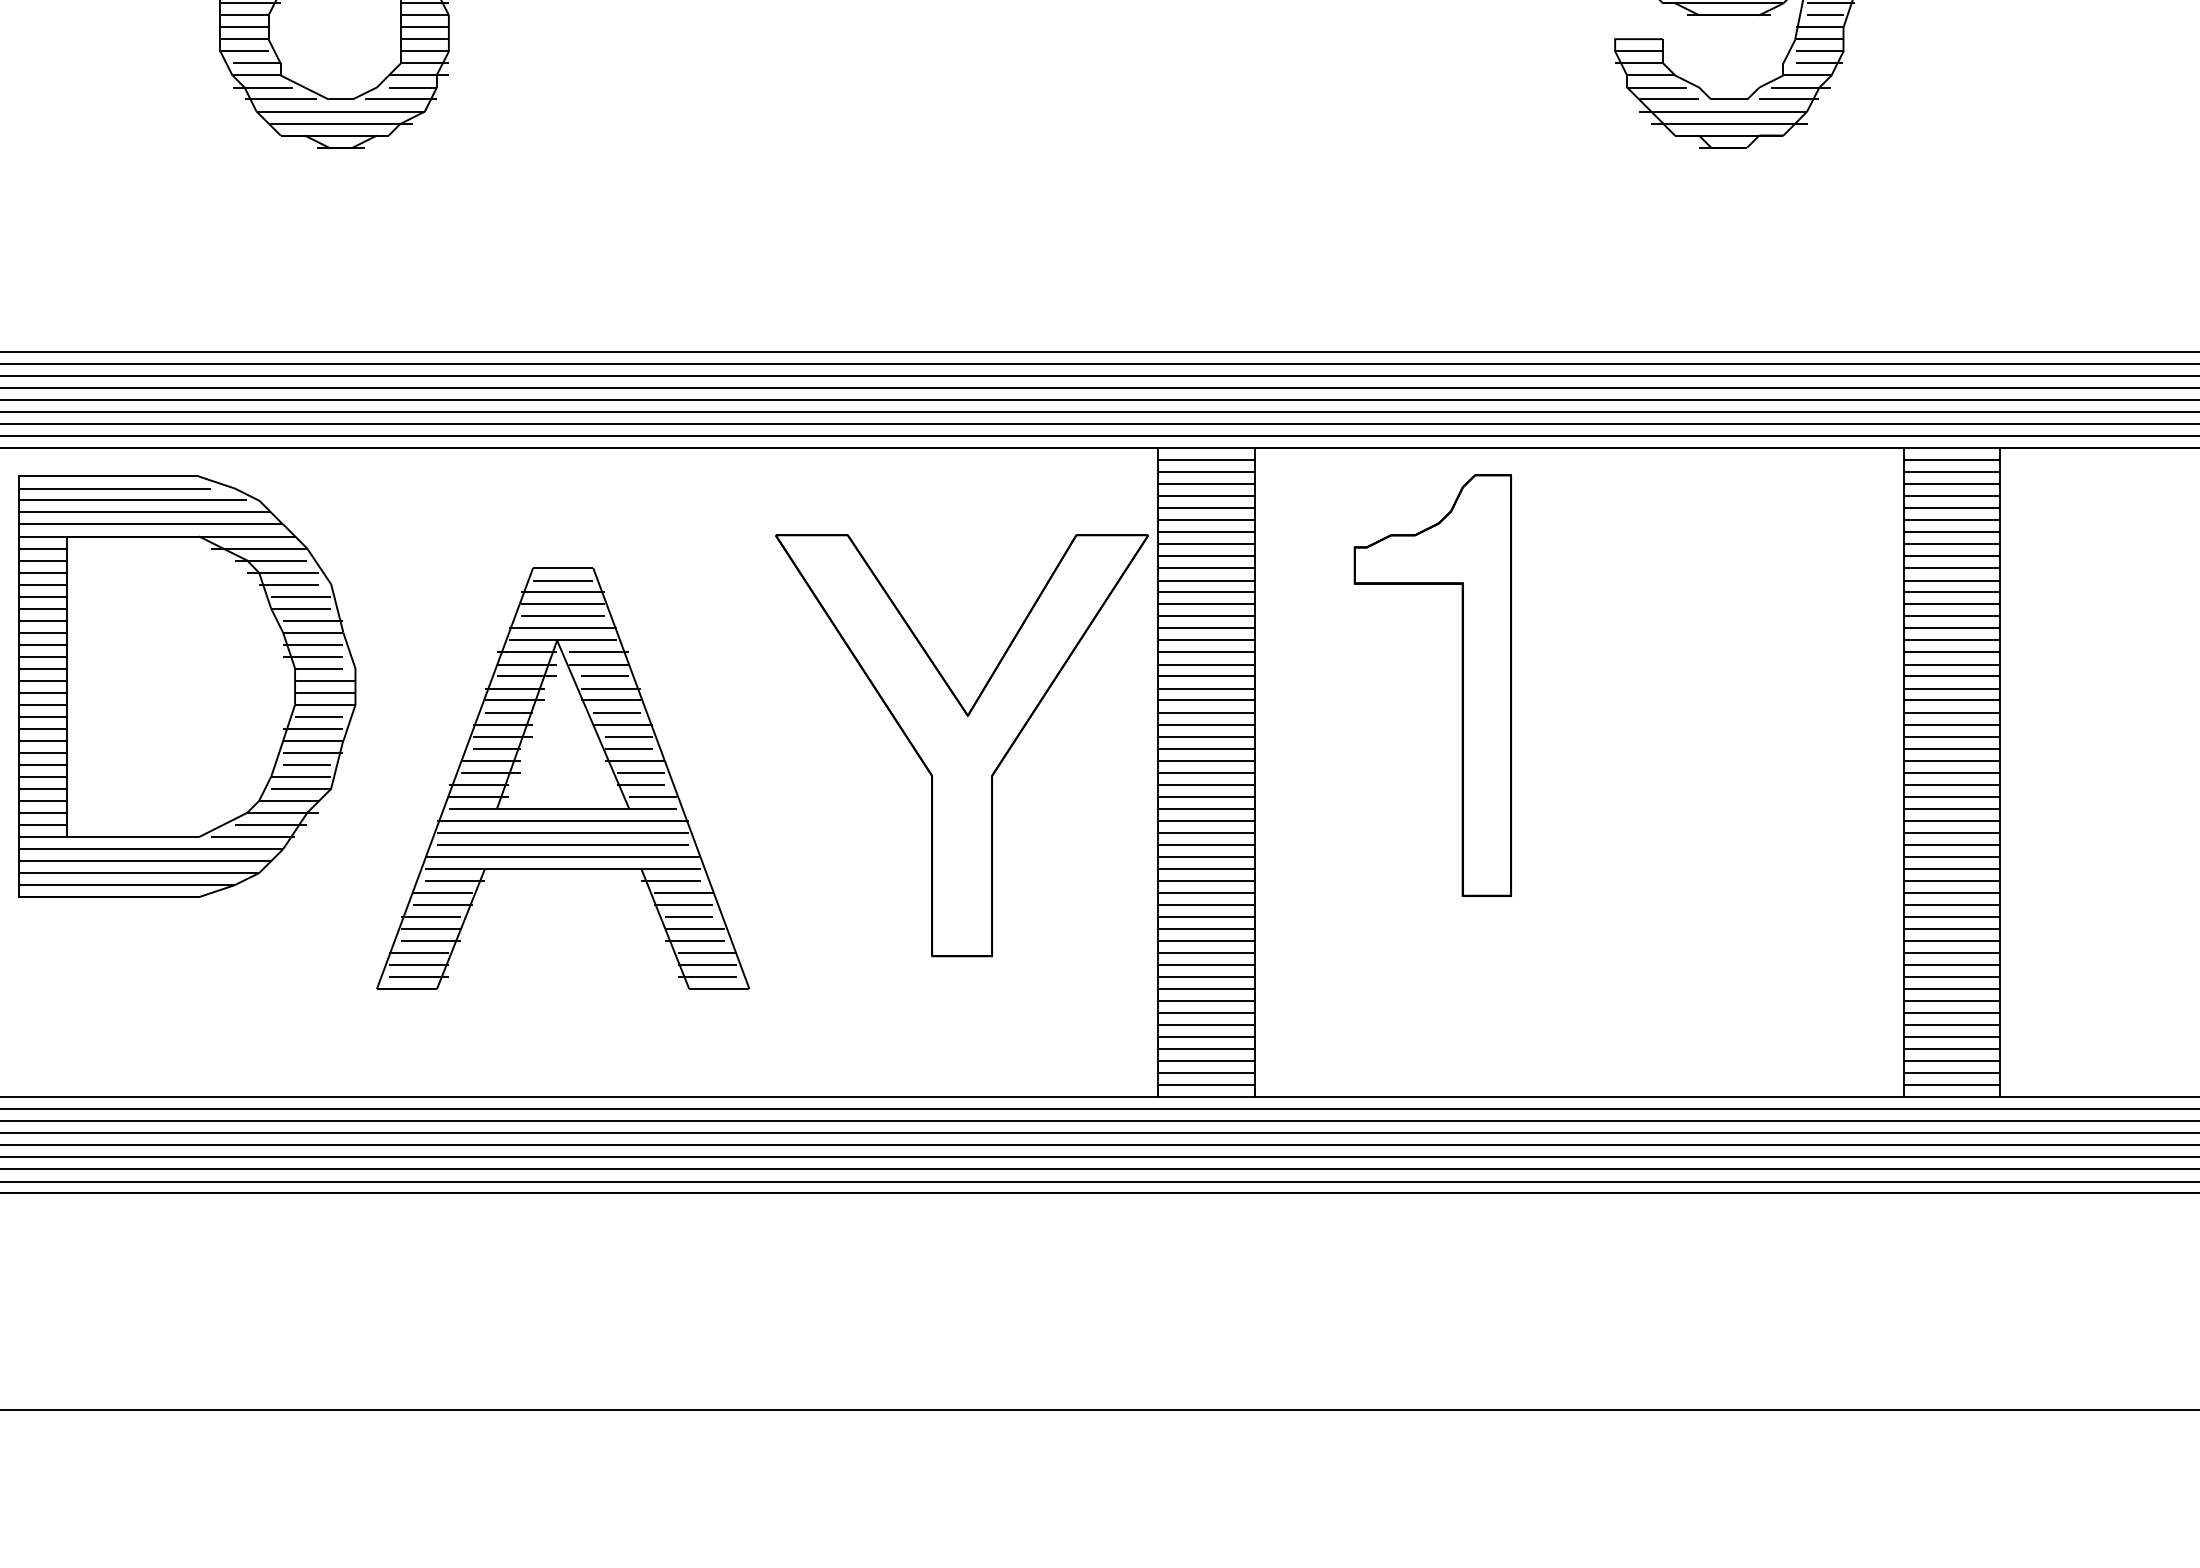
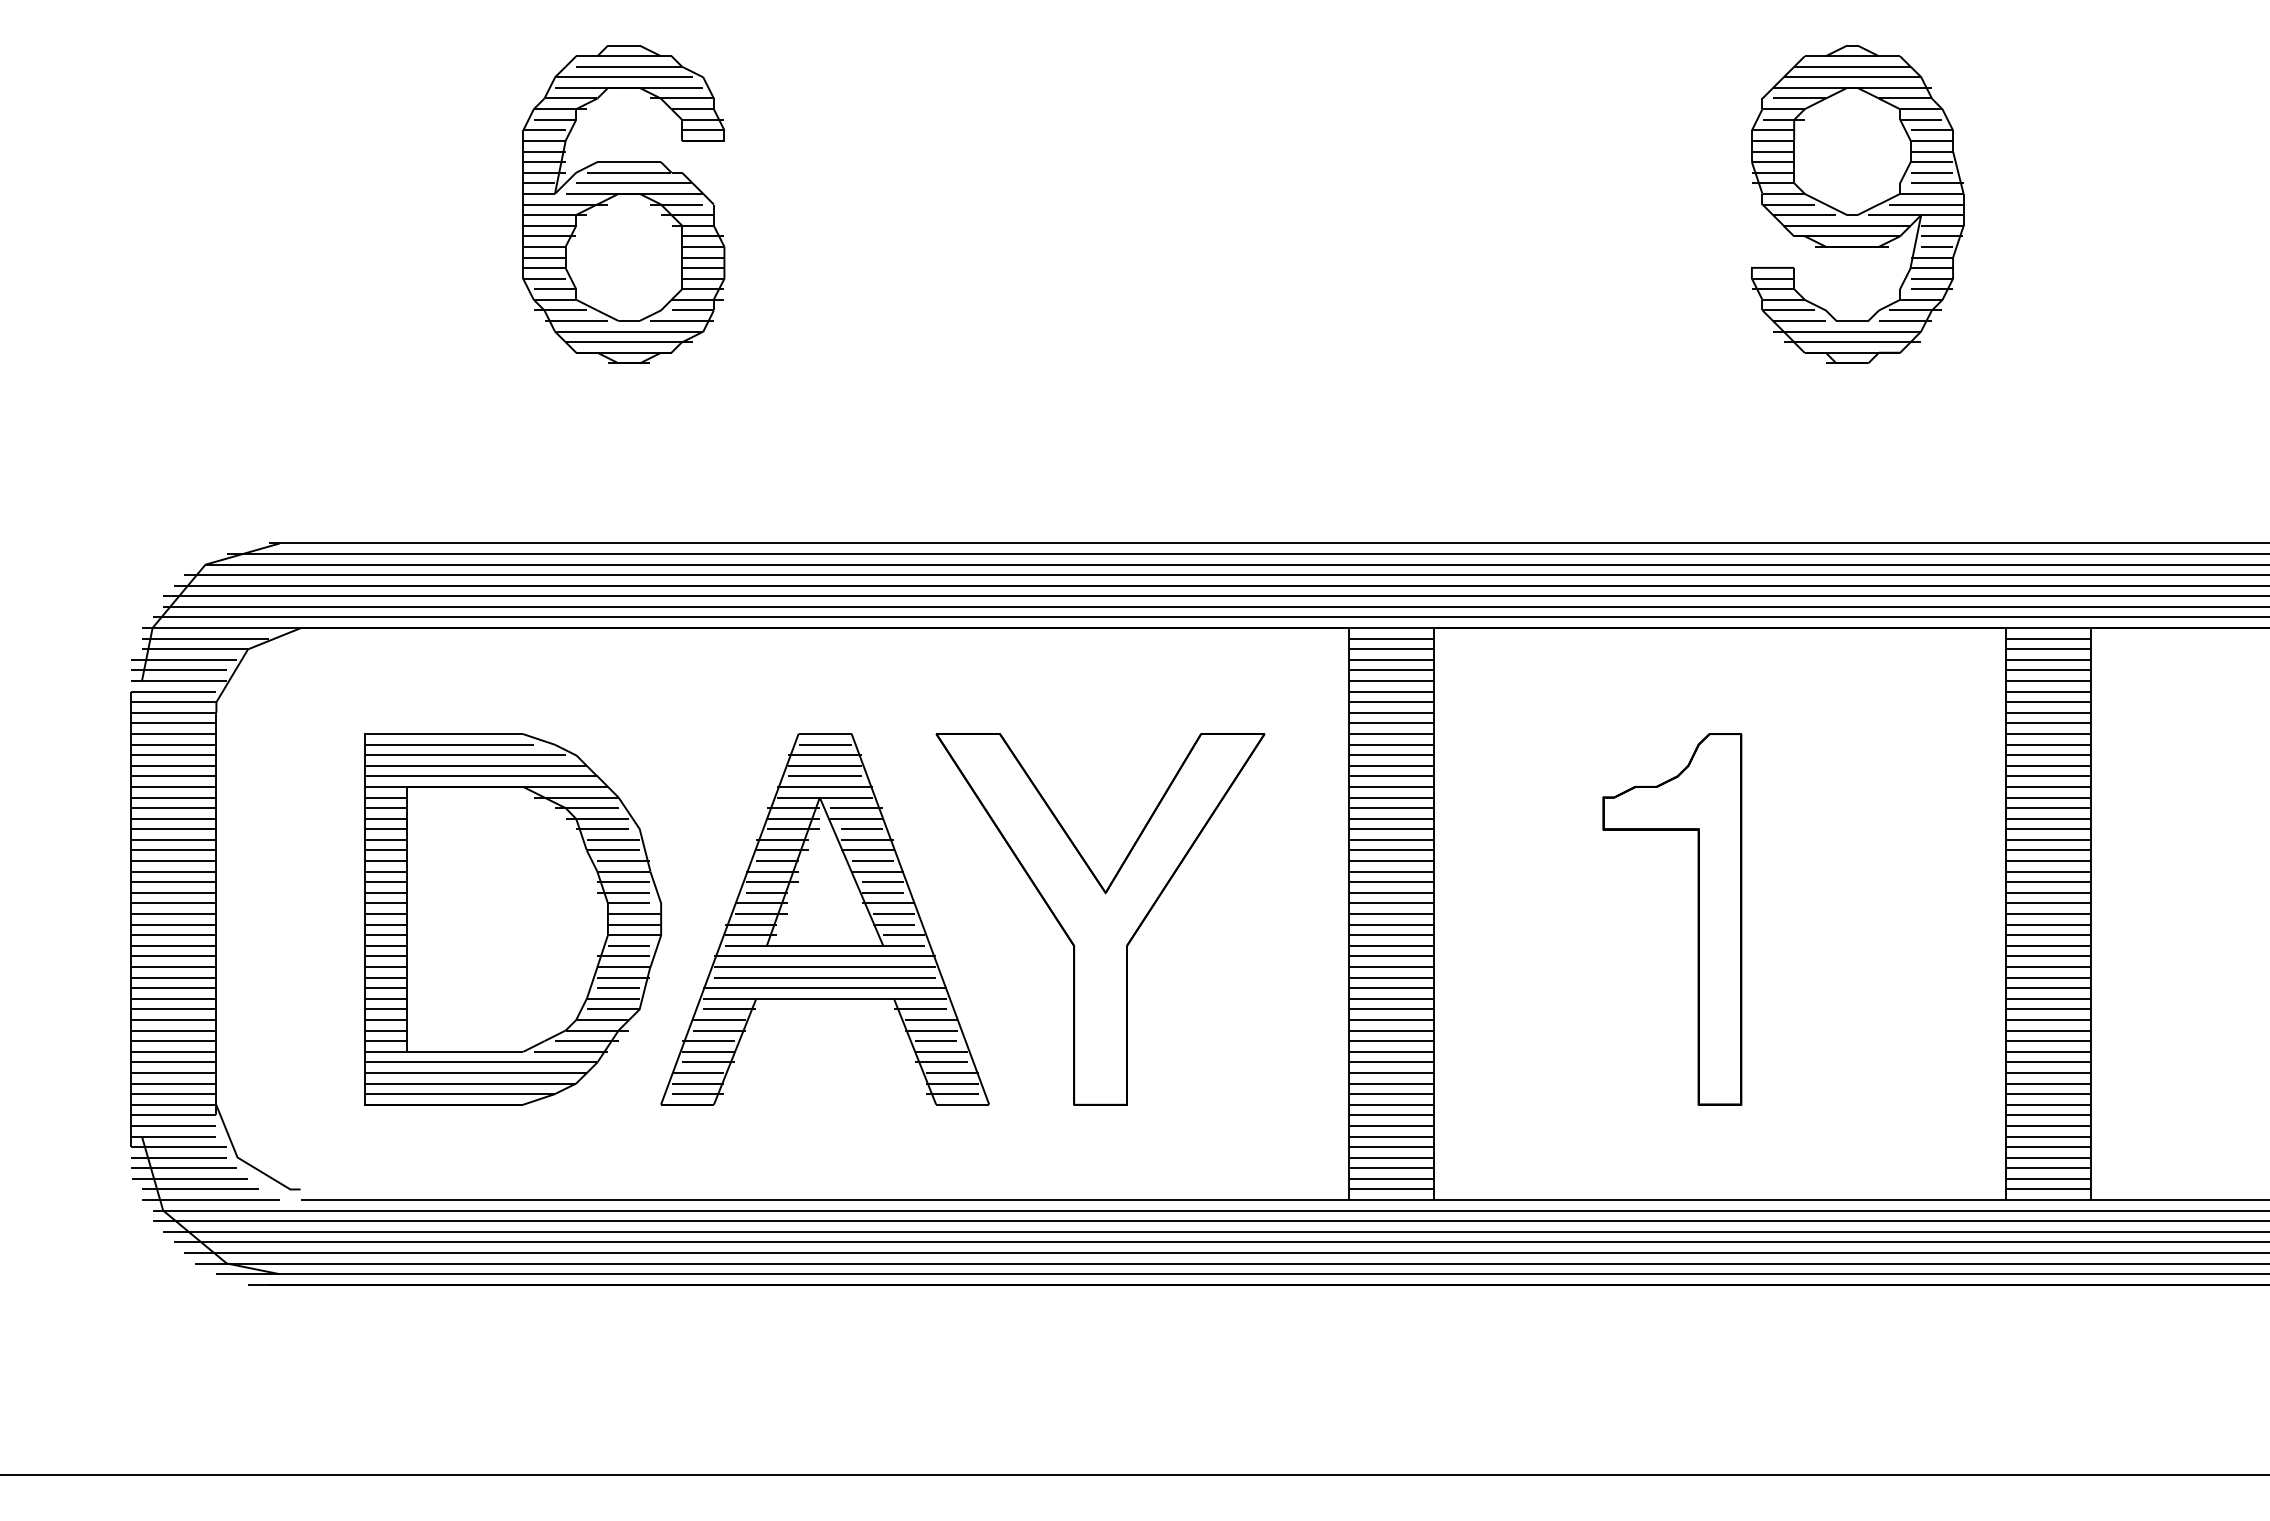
part: (1461, 685) -> (1697, 919), moved
part: (186, 686) -> (512, 919), moved
part: (962, 745) -> (1100, 919), moved

